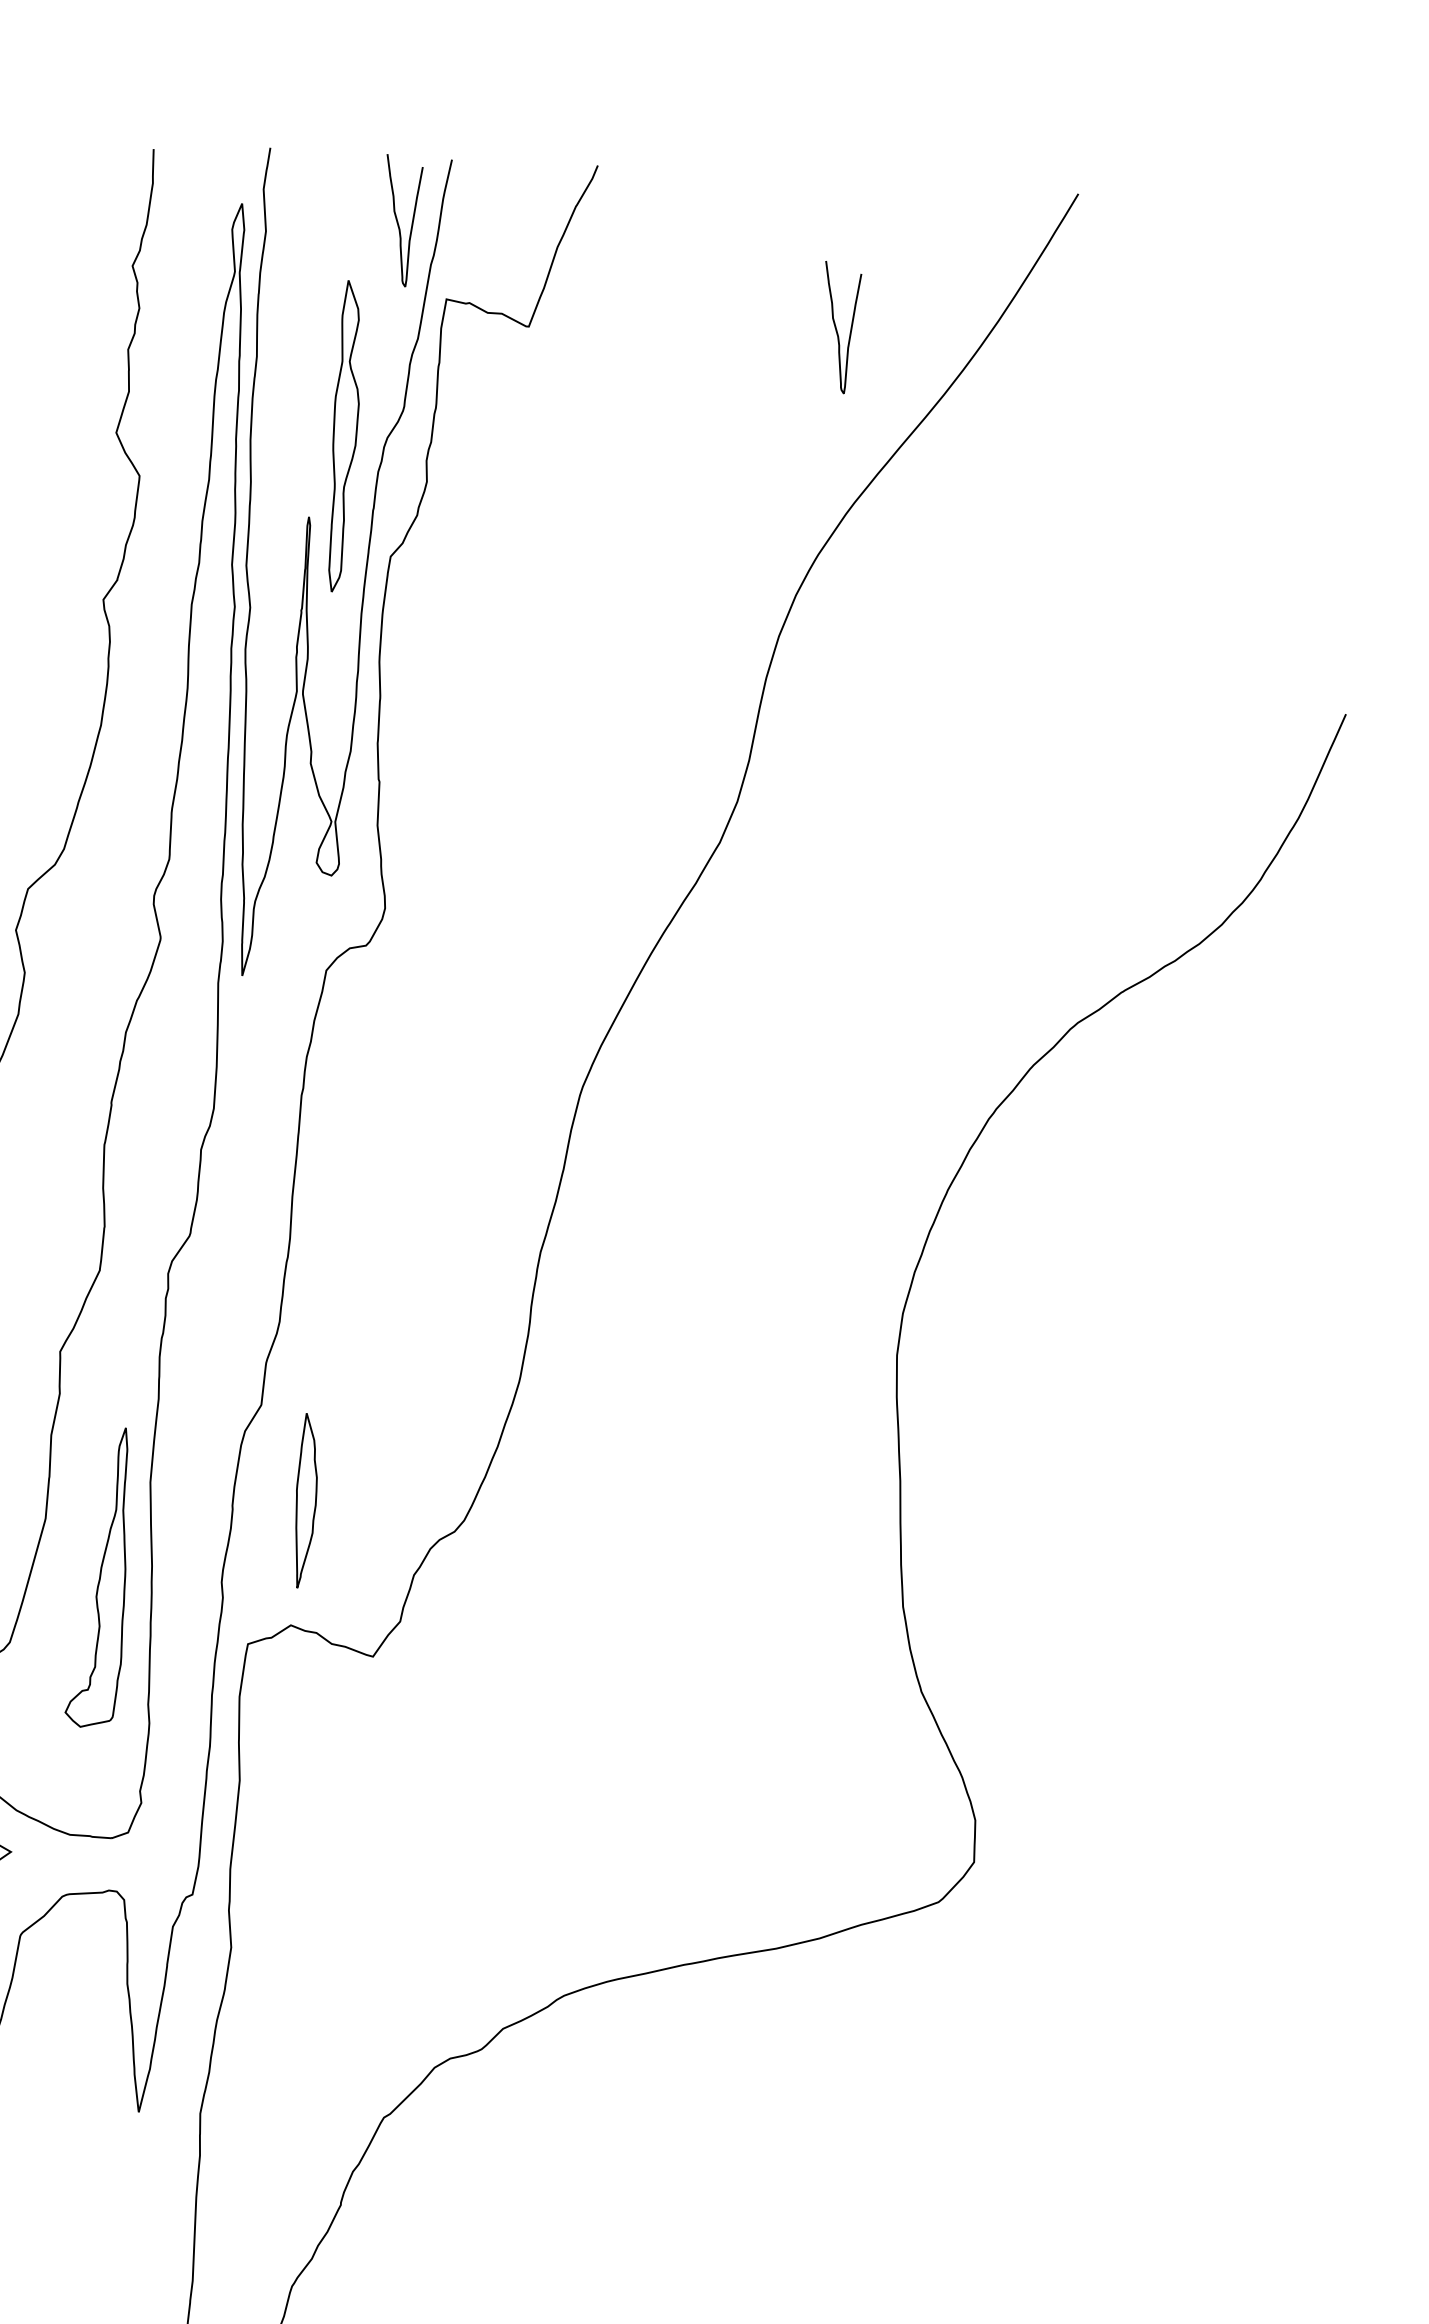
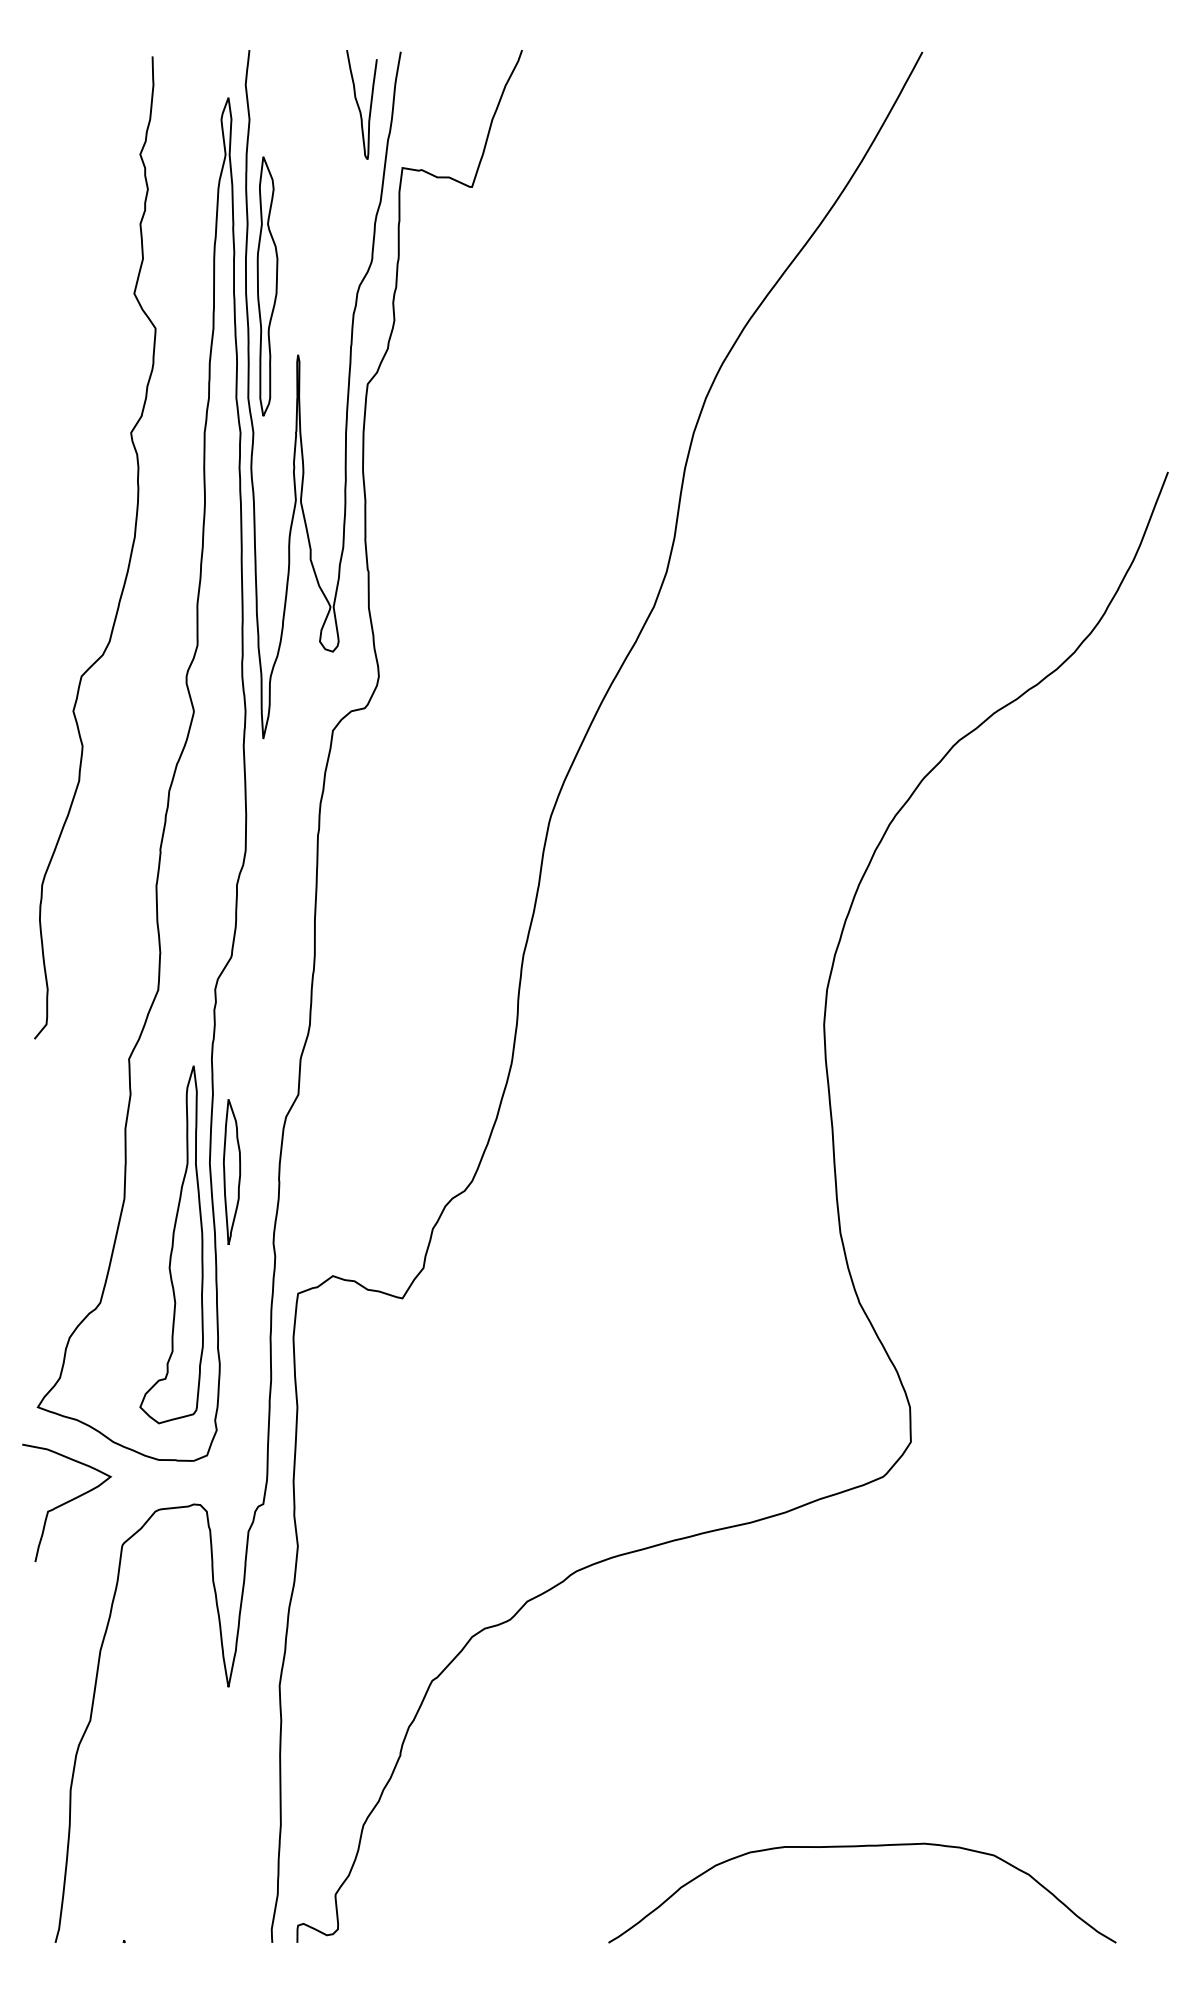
curve: (837, 329) -> (728, 175), removed
part: (345, 436) -> (267, 286), moved
part: (306, 1500) -> (232, 1171), moved
part: (99, 1576) -> (171, 1244), size x1.43

